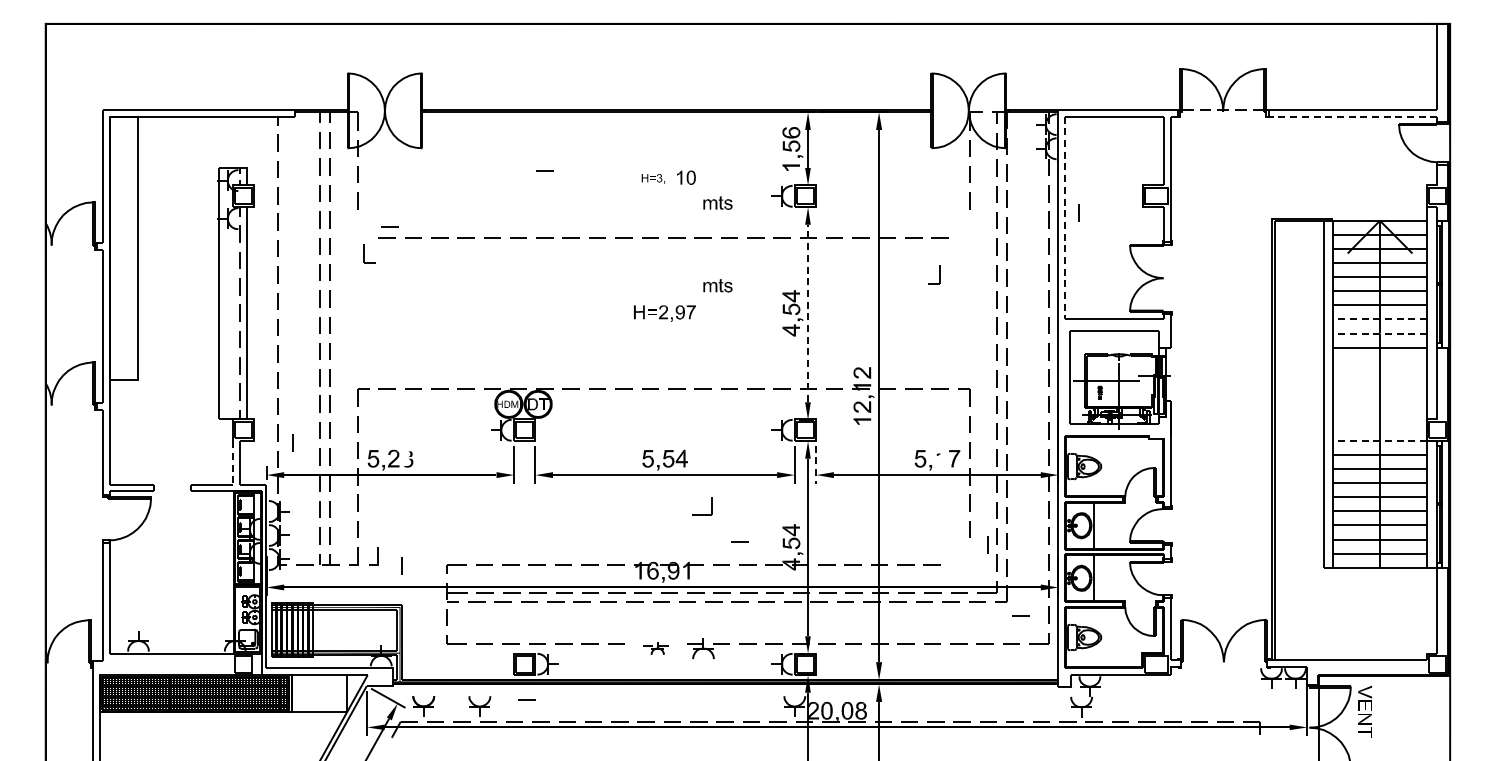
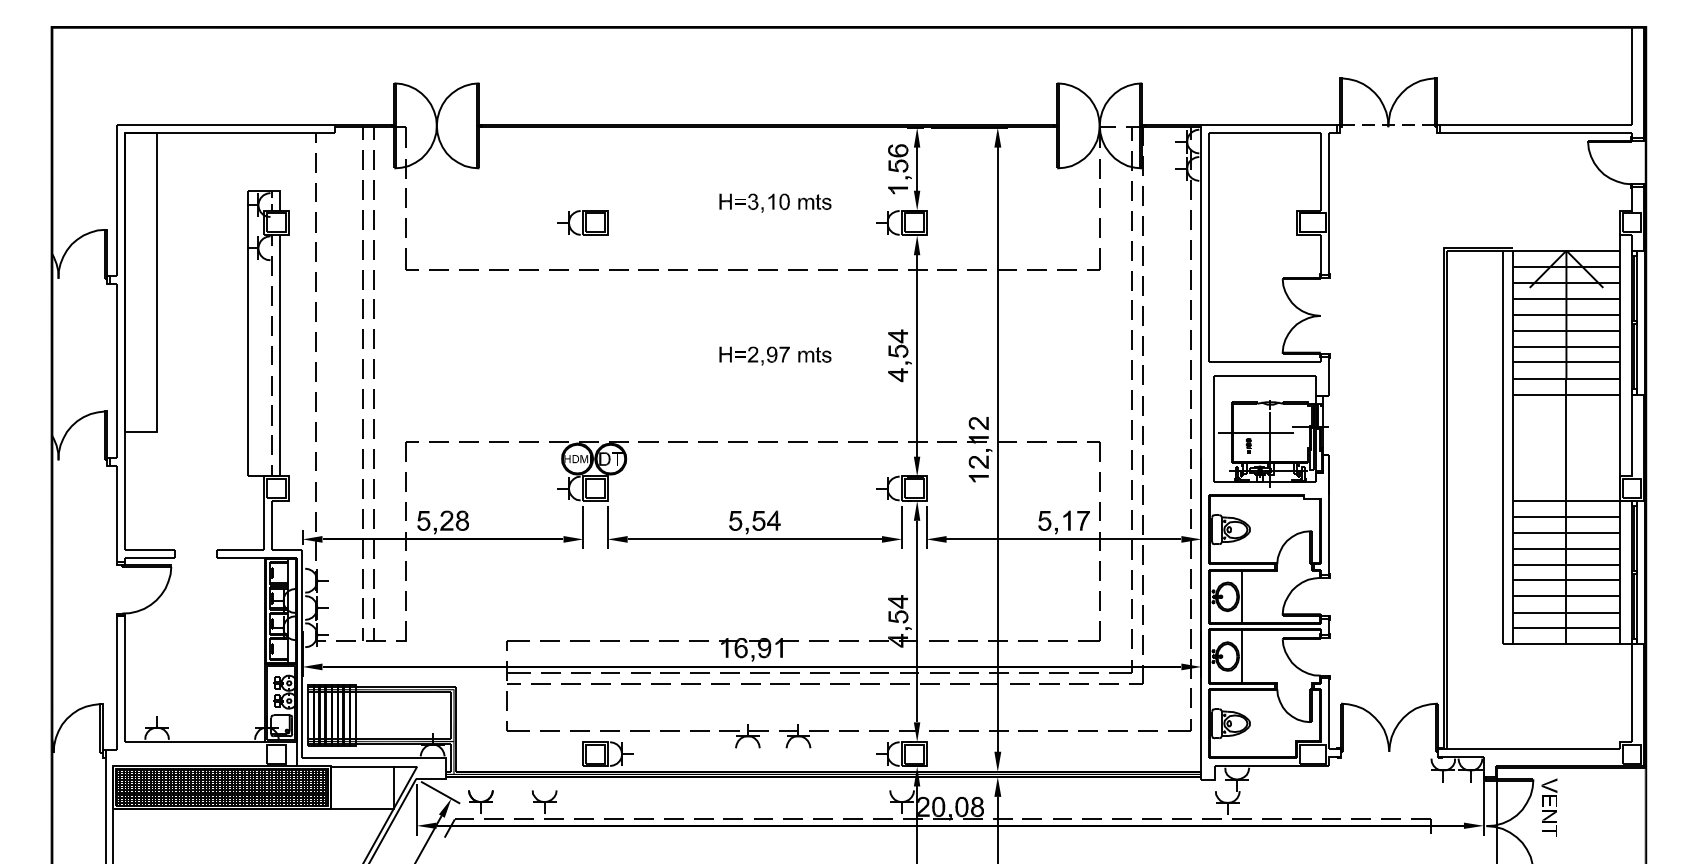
line: (1352, 116) -> (1535, 132), dashed -> solid
line: (544, 170) -> (617, 193), removed
part: (653, 178) -> (741, 202), size x1.67
part: (513, 195) -> (582, 221), added
part: (717, 202) -> (814, 201), moved
line: (1078, 212) -> (1224, 241), removed
line: (1065, 218) -> (1209, 248), dashed -> solid
line: (389, 226) -> (442, 257), removed
part: (369, 253) -> (412, 259), moved
part: (934, 274) -> (1094, 259), moved
part: (717, 285) -> (814, 354), moved
line: (807, 313) -> (916, 355), dashed -> solid
line: (1380, 319) -> (1567, 362), dashed -> solid
line: (1380, 333) -> (1567, 378), dashed -> solid
line: (1380, 441) -> (1567, 501), dashed -> solid
line: (292, 442) -> (331, 502), removed
fill: (406, 457) -> (461, 519), added
fill: (940, 458) -> (1067, 520), added
line: (232, 462) -> (263, 525), dashed -> solid
line: (816, 465) -> (926, 528), dashed -> solid
part: (702, 514) -> (1090, 640), moved
line: (739, 541) -> (839, 614), removed
line: (987, 544) -> (1120, 618), removed
line: (377, 556) -> (428, 631), removed
line: (401, 565) -> (455, 642), removed
line: (1020, 615) -> (1158, 698), removed
part: (655, 648) -> (743, 736), size x1.67
line: (526, 699) -> (597, 794), removed

